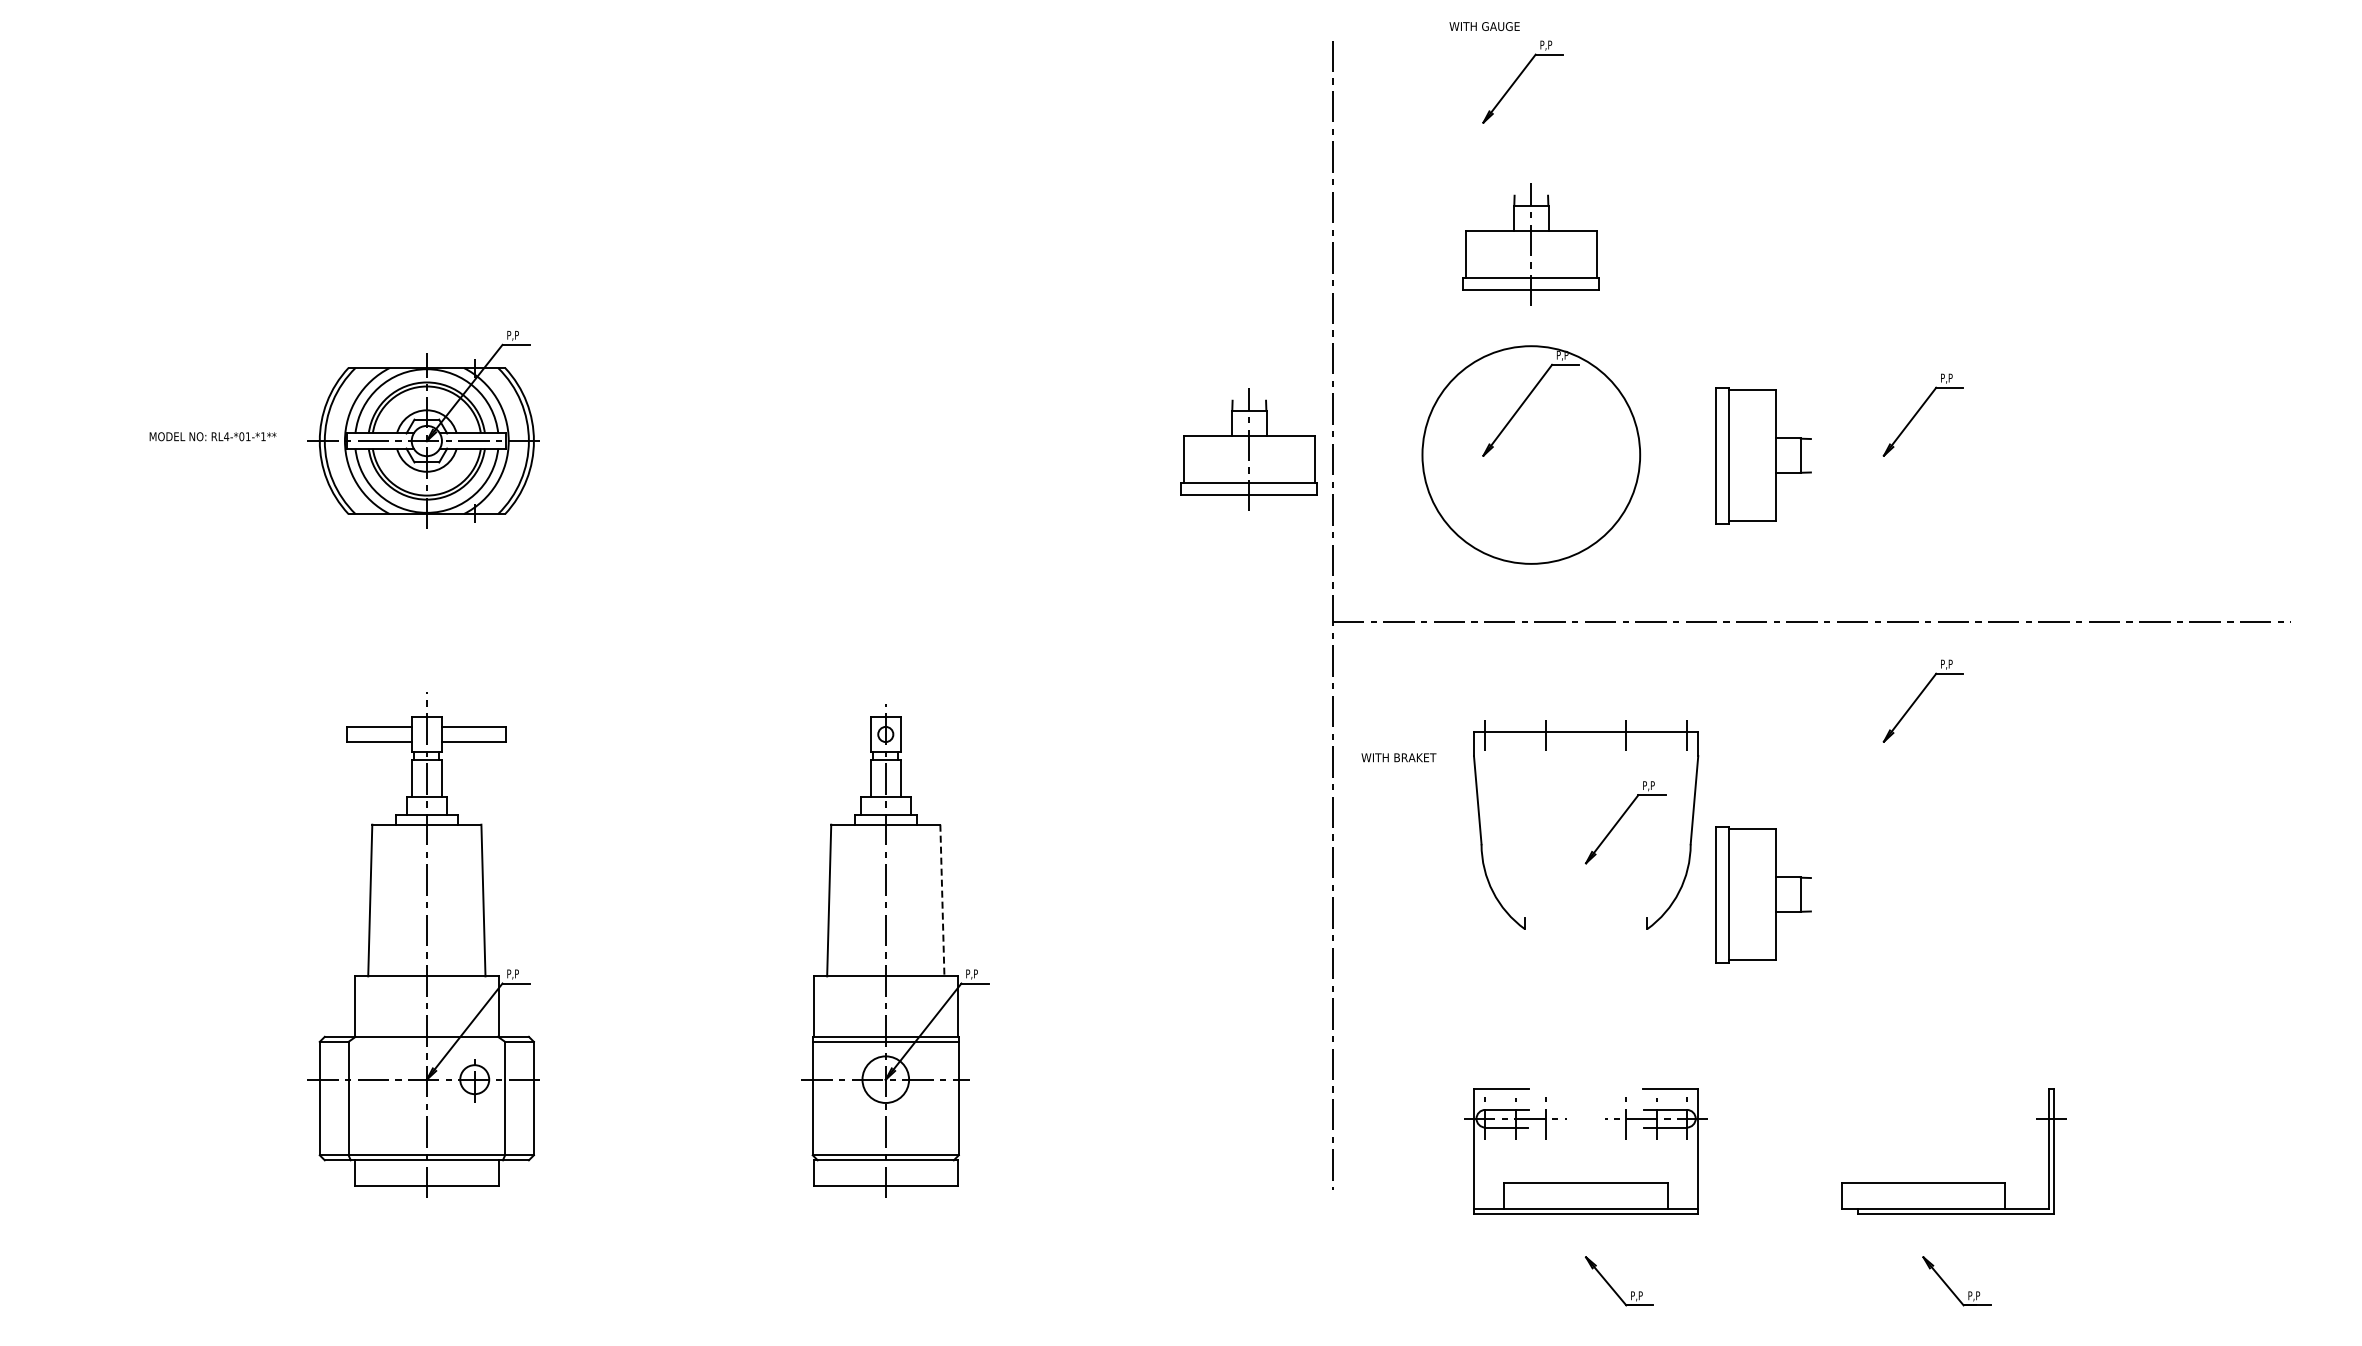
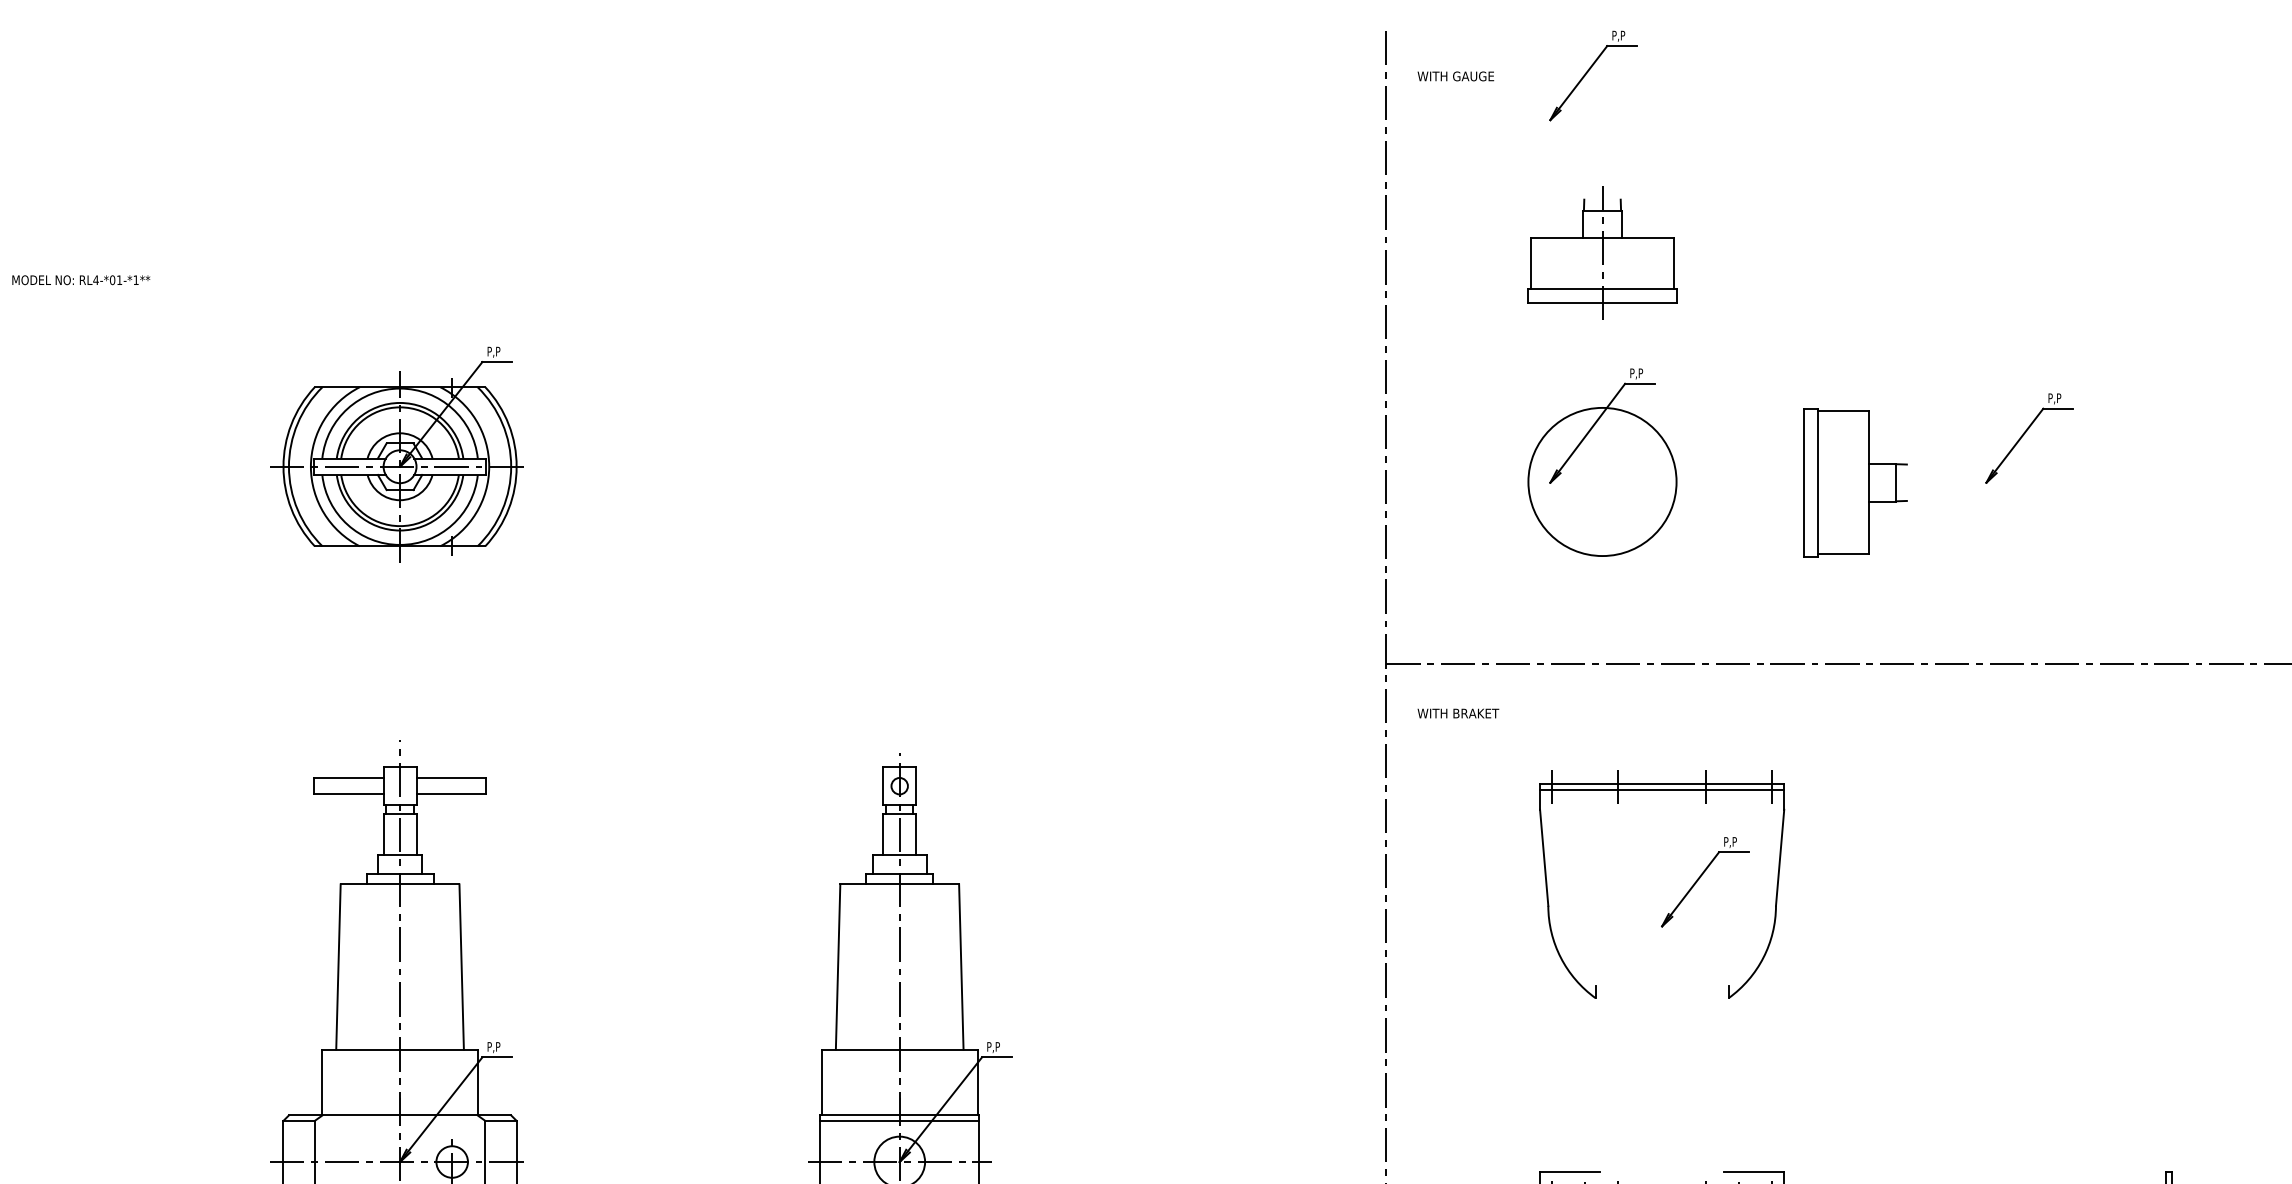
text: (1484, 26) -> (1455, 76), moved
text: (212, 436) -> (80, 279), moved
part: (1248, 449) -> (1294, 475), removed
circle: (1531, 455) -> (1602, 482), size x0.62
part: (1922, 700) -> (2028, 749), removed
line: (1585, 738) -> (1661, 790), added
text: (1398, 757) -> (1457, 713), moved
part: (1763, 894) -> (1855, 960), removed
line: (942, 900) -> (961, 966), dashed -> solid

